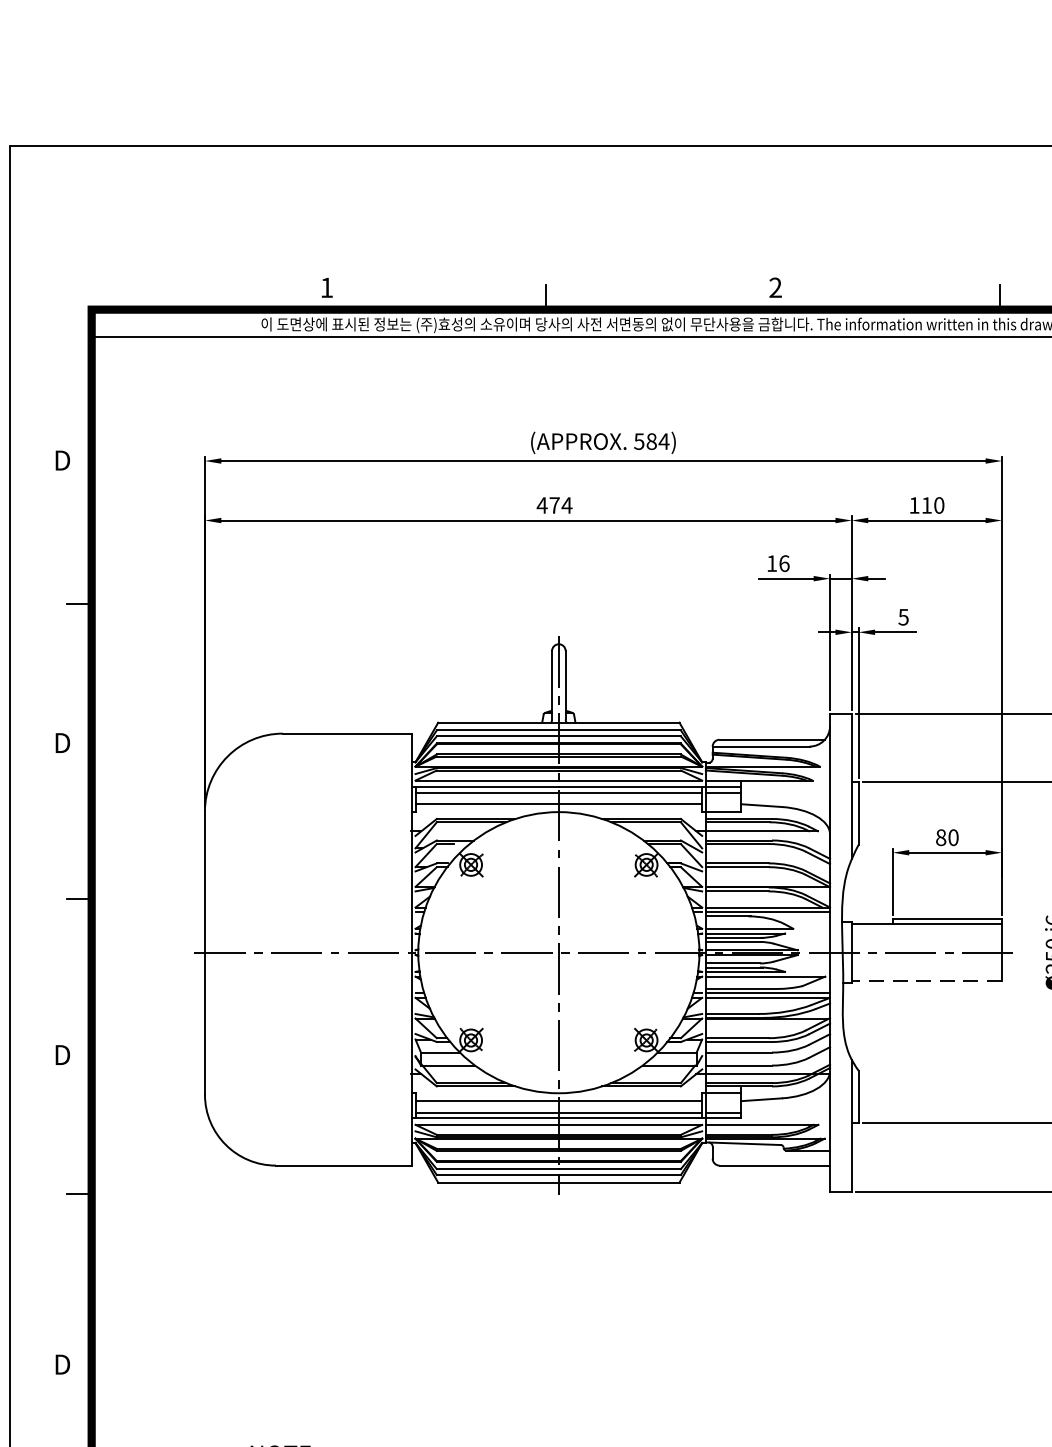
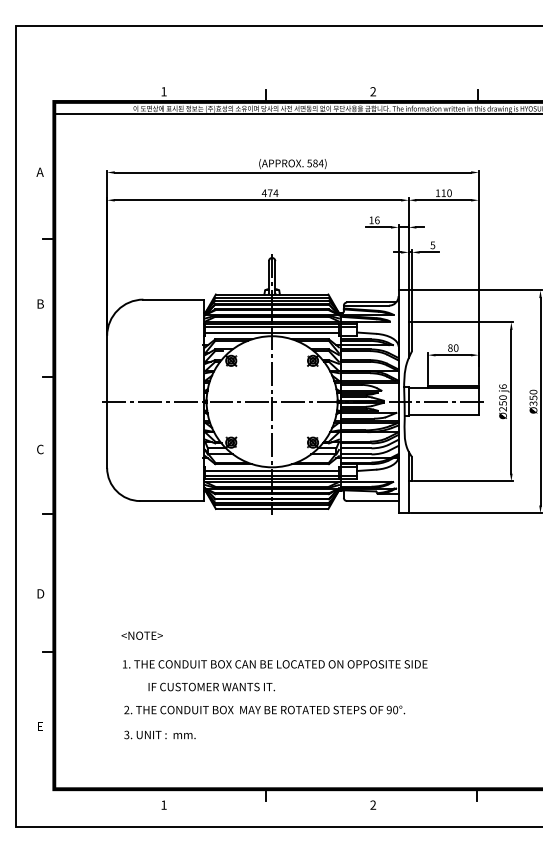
text: (62, 458) -> (40, 171), D -> A
text: (64, 741) -> (41, 303), D -> B
line: (926, 982) -> (443, 415), dashed -> solid
text: (62, 1055) -> (40, 449), D -> C

